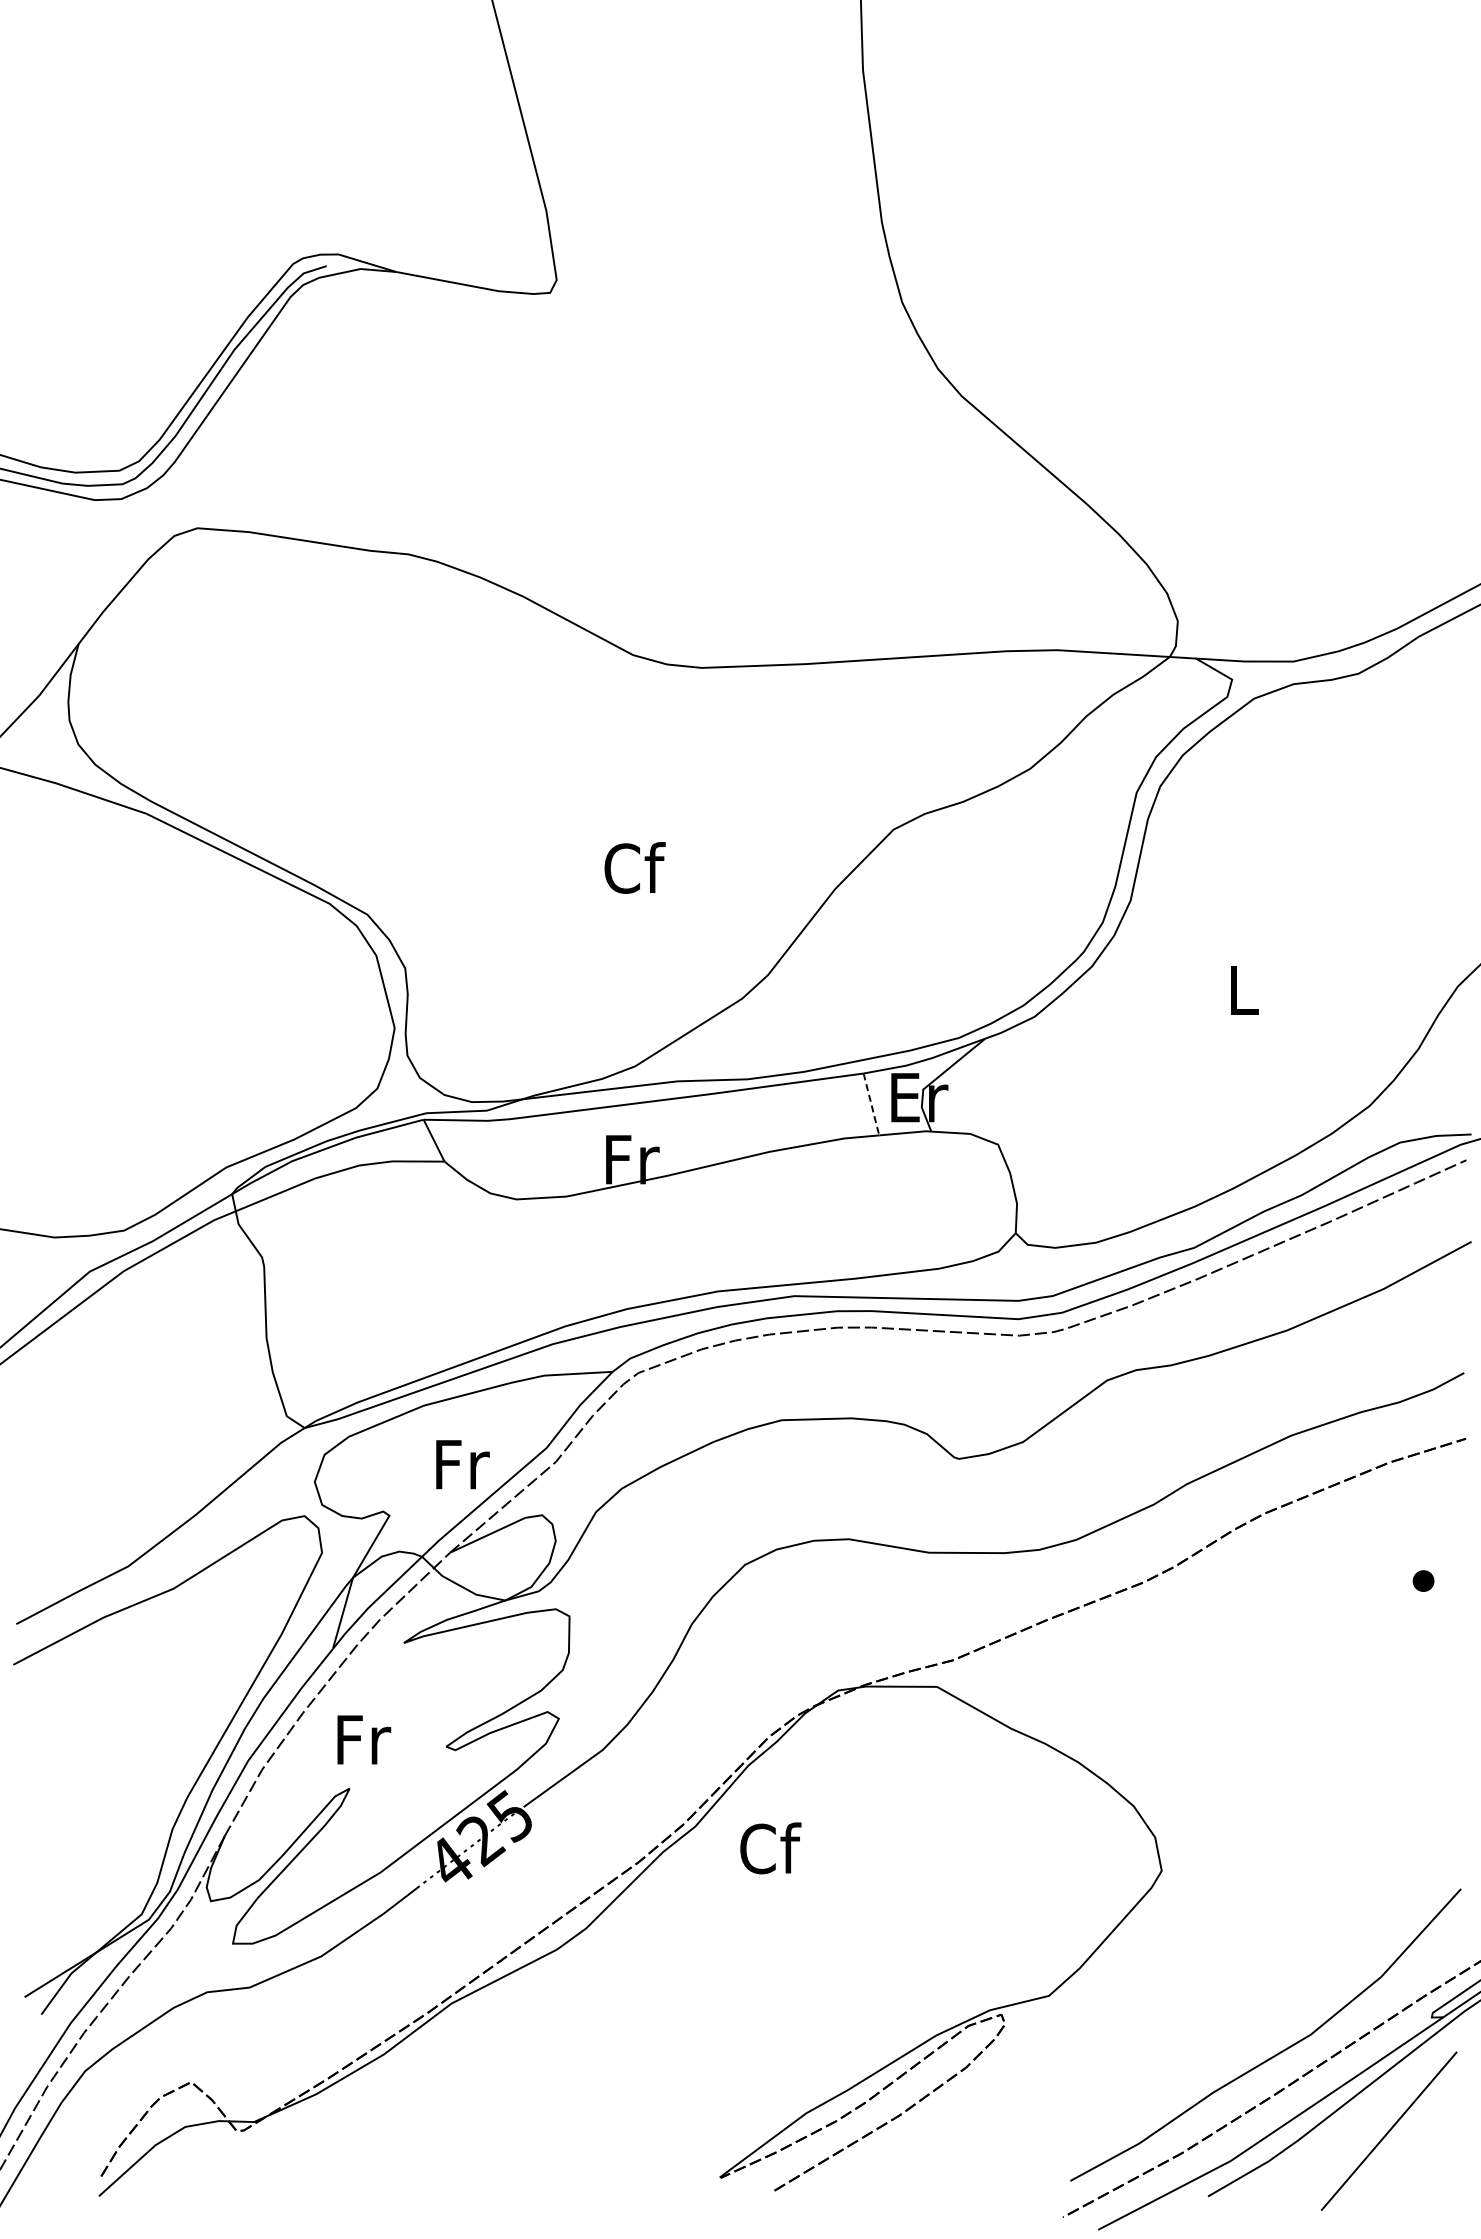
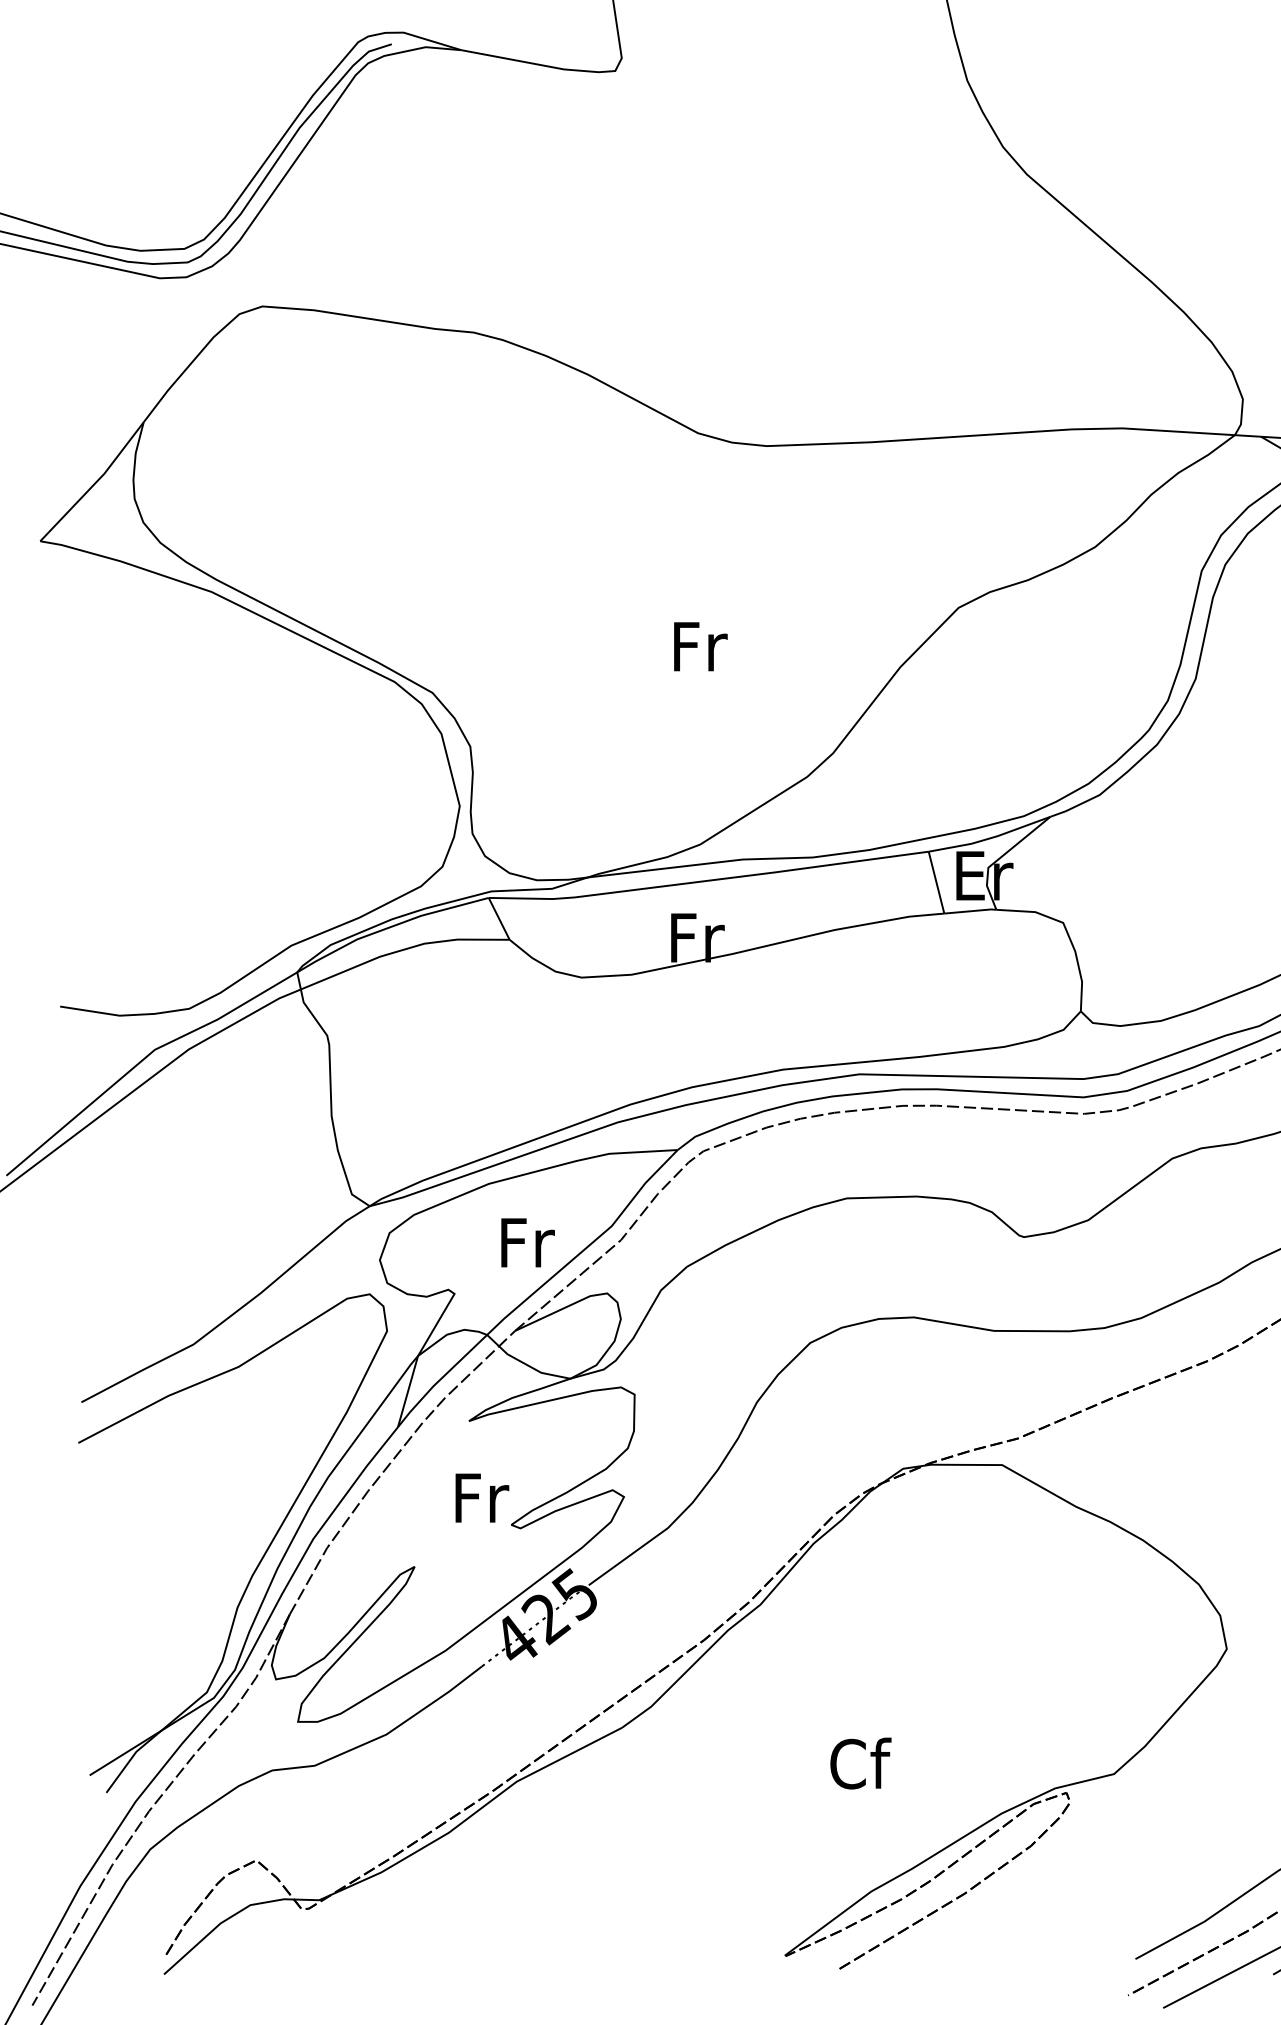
text: (634, 867) -> (699, 645), Cf -> Fr
line: (871, 1104) -> (936, 882), dashed -> solid
text: (364, 1739) -> (482, 1497), moved
text: (770, 1848) -> (860, 1763), moved

